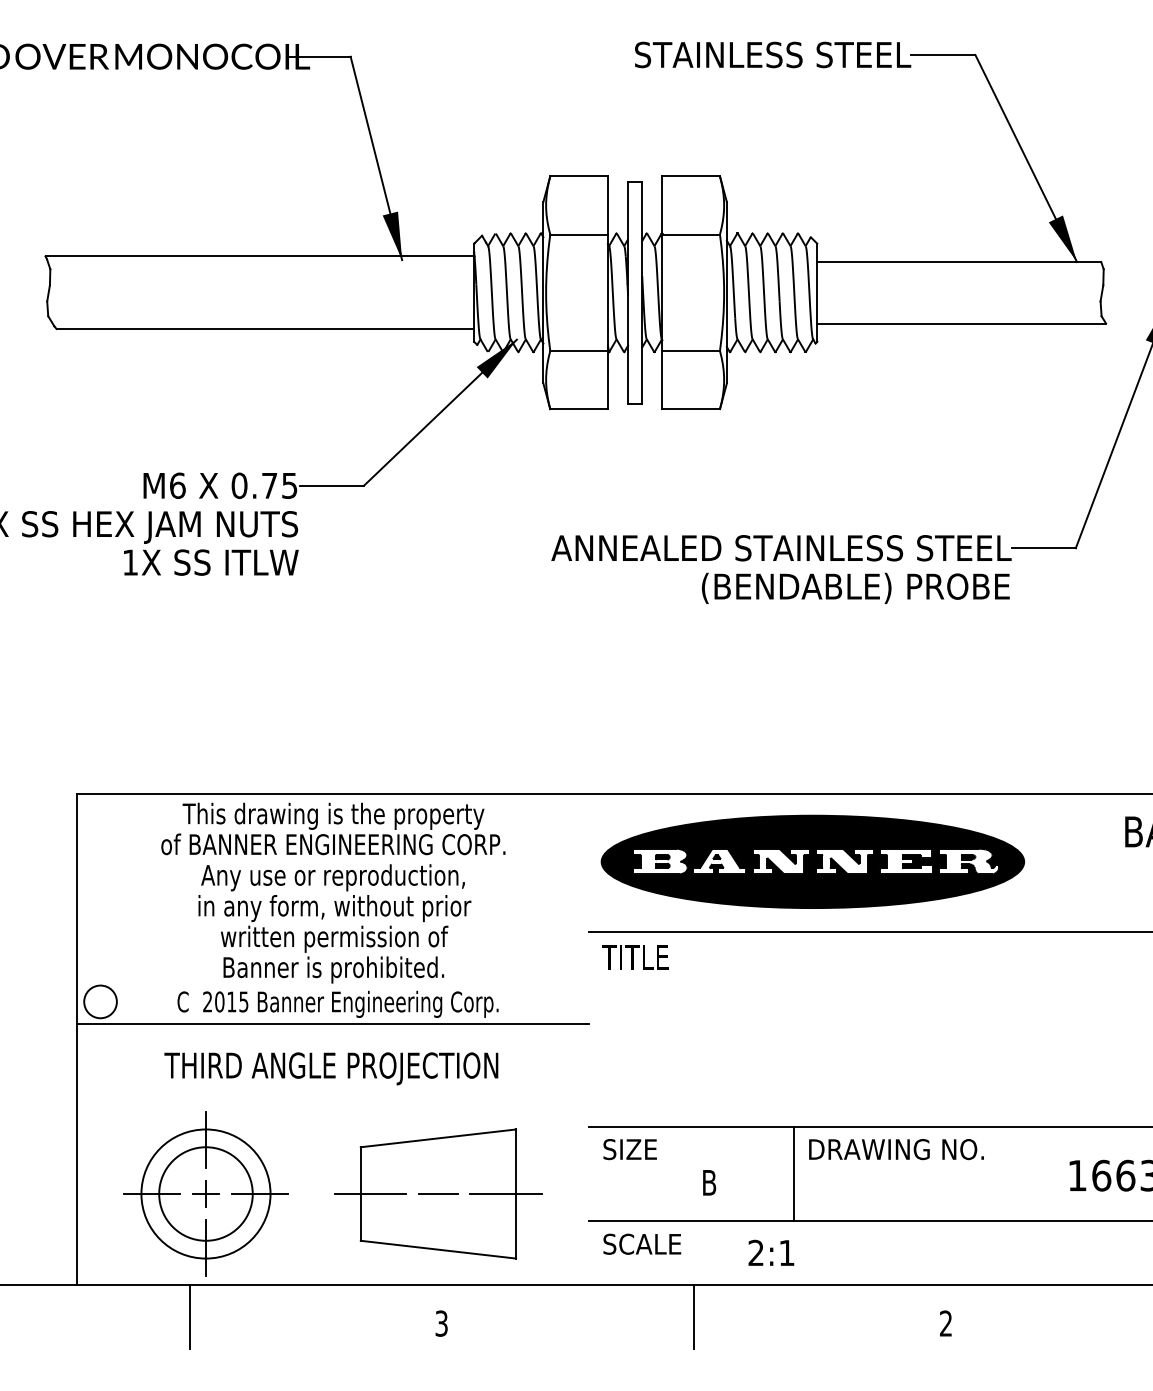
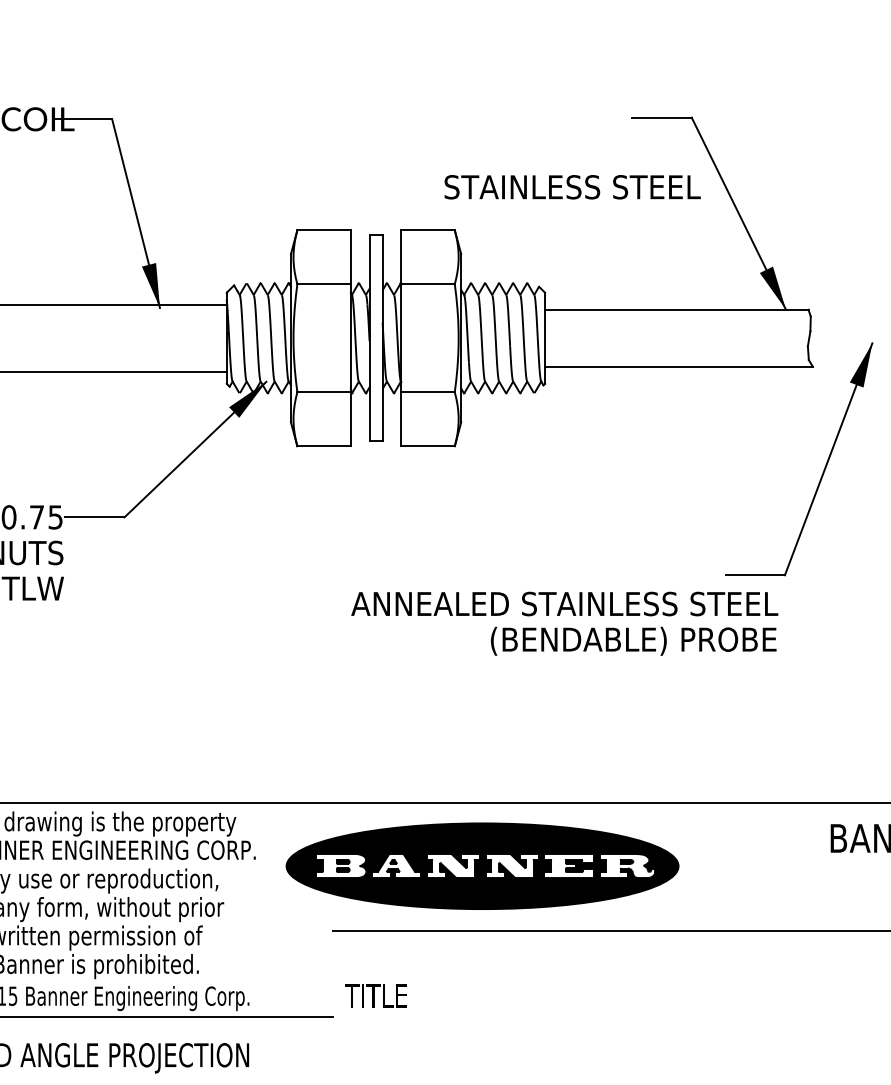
text: (773, 54) -> (573, 186), moved
text: (781, 569) -> (564, 623), moved
part: (812, 861) -> (482, 865), moved
text: (635, 957) -> (376, 995), moved

